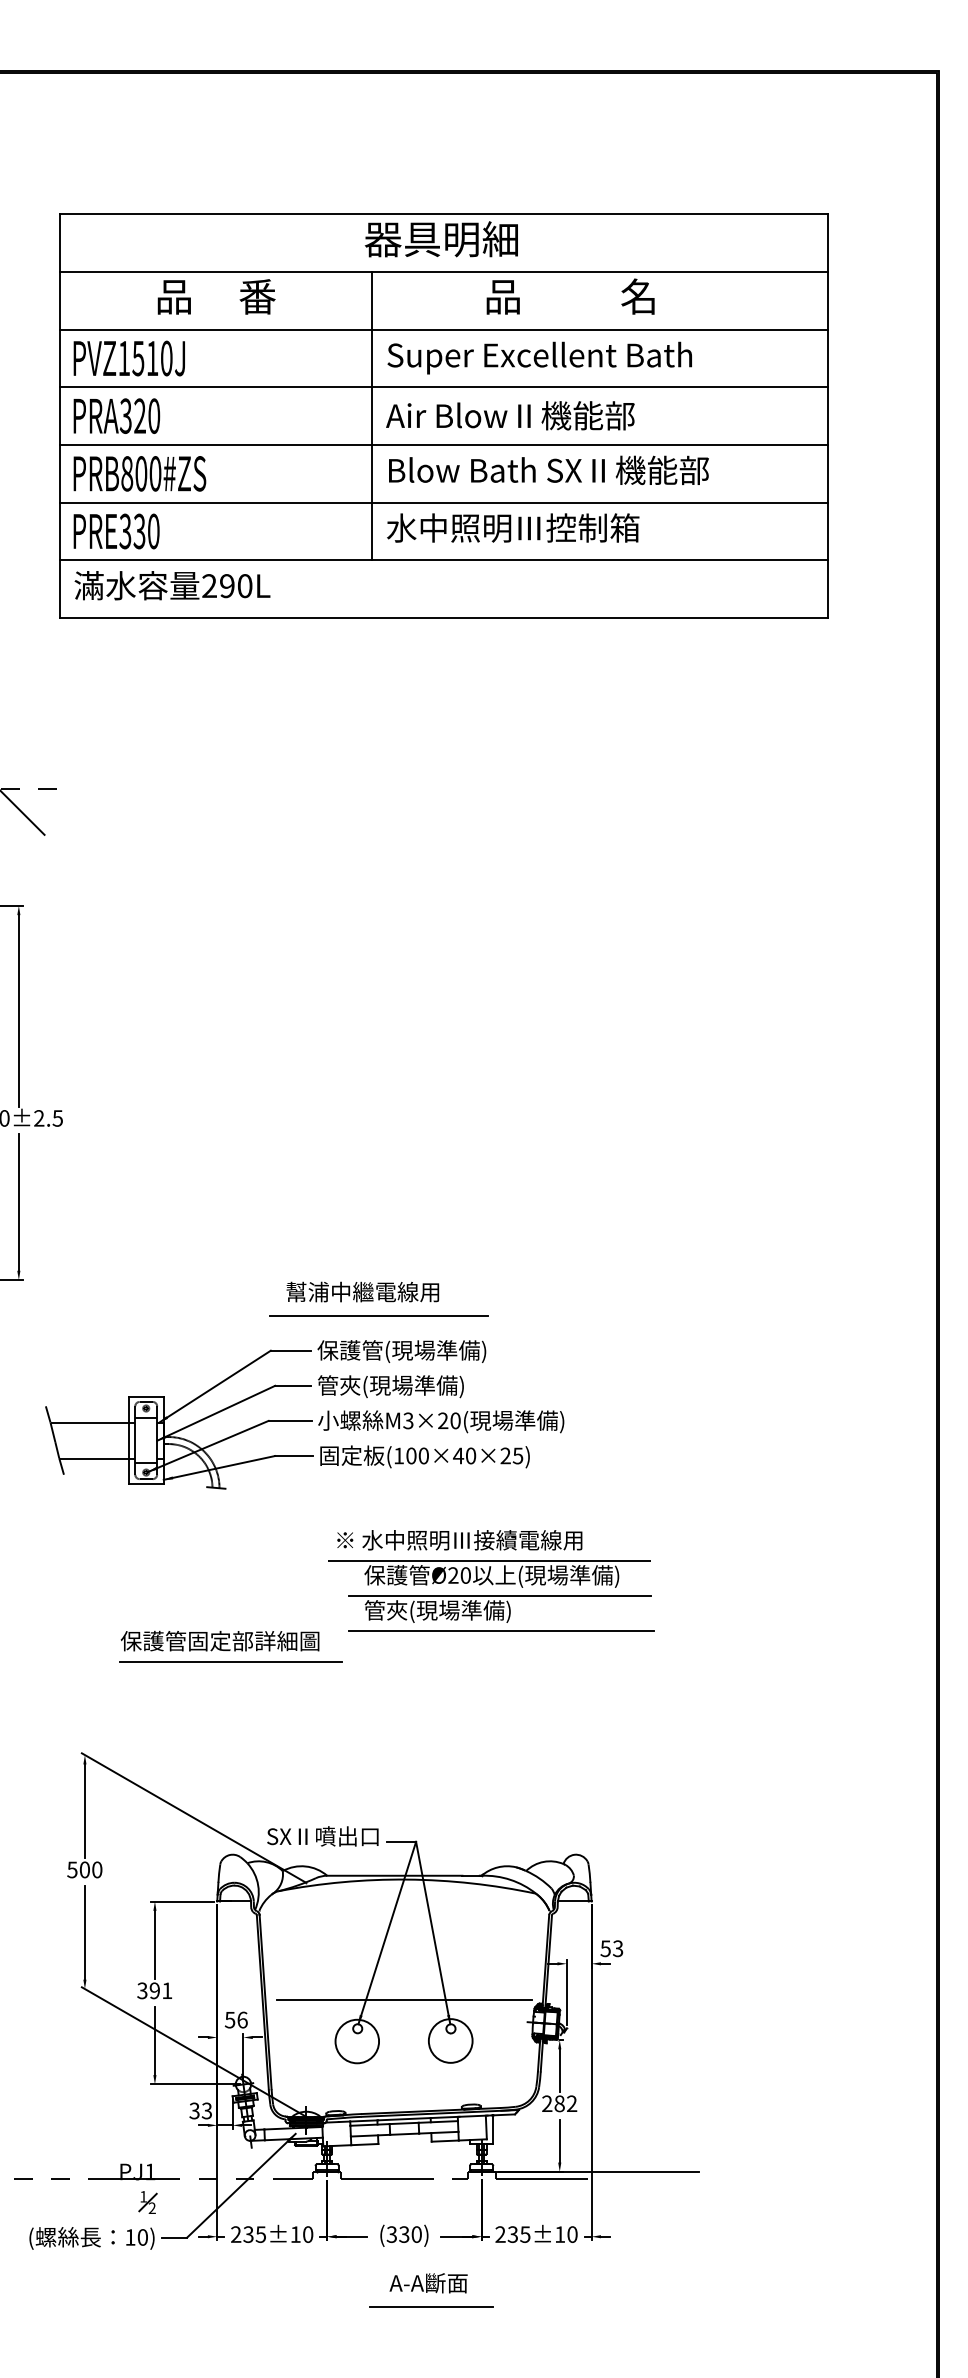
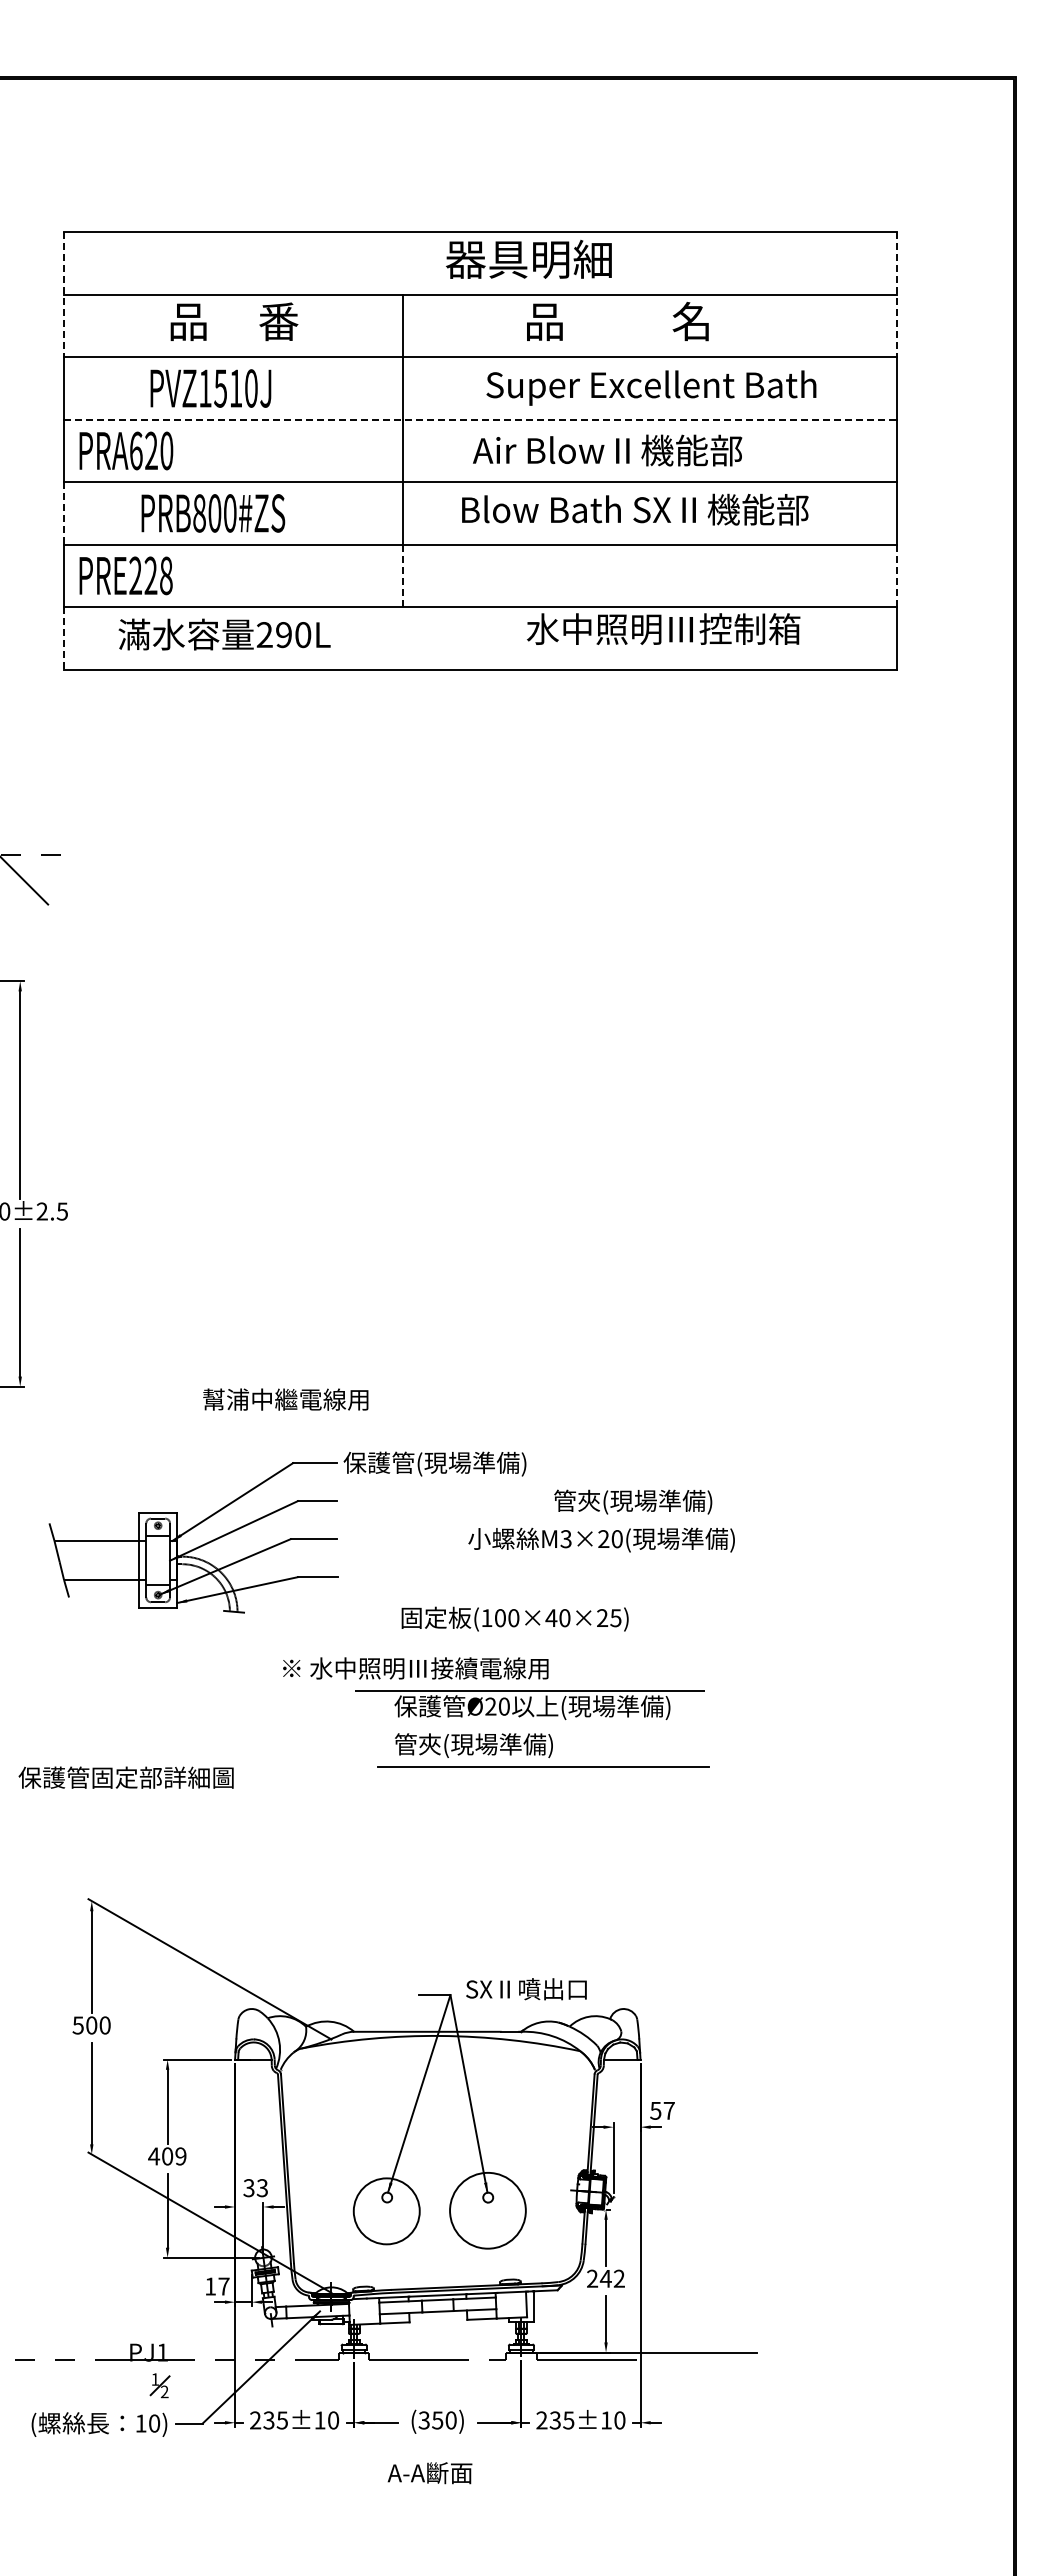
text: (441, 239) -> (528, 259), moved
line: (59, 272) -> (64, 295), solid -> dashed
line: (827, 272) -> (896, 295), solid -> dashed
text: (539, 357) -> (651, 387), moved
text: (128, 358) -> (210, 388), moved
line: (443, 387) -> (480, 419), solid -> dashed
text: (125, 415) -> (135, 450), PRA320 -> PRA620
text: (510, 415) -> (607, 450), moved
text: (549, 470) -> (635, 509), moved
line: (59, 473) -> (64, 513), solid -> dashed
text: (140, 473) -> (213, 513), moved
text: (513, 527) -> (663, 628), moved
text: (139, 531) -> (150, 575), PRE330 -> PRE228
line: (371, 532) -> (402, 576), solid -> dashed
line: (827, 532) -> (896, 576), solid -> dashed
text: (172, 585) -> (224, 634), moved
line: (59, 589) -> (64, 638), solid -> dashed
text: (362, 1291) -> (285, 1399), moved
line: (378, 1315) -> (409, 1425), removed
text: (391, 1386) -> (633, 1501), moved
text: (441, 1421) -> (601, 1539), moved
text: (424, 1456) -> (514, 1618), moved
text: (459, 1540) -> (415, 1668), moved
line: (500, 1596) -> (541, 1729), removed
text: (219, 1640) -> (125, 1777), moved
line: (230, 1662) -> (249, 1800), removed
text: (322, 1836) -> (526, 1989), moved
text: (617, 1948) -> (668, 2110), 53 -> 57
text: (154, 1990) -> (167, 2156), 391 -> 409
line: (404, 2000) -> (437, 2166), removed
text: (237, 2020) -> (256, 2188), 56 -> 33
circle: (357, 2040) -> (386, 2210), size x1.4
circle: (450, 2040) -> (487, 2210), size x1.6
text: (559, 2103) -> (605, 2278), 282 -> 242
text: (200, 2110) -> (216, 2286), 33 -> 17
text: (404, 2233) -> (437, 2419), (330) -> (350)
text: (428, 2283) -> (429, 2473), moved
line: (431, 2306) -> (467, 2498), removed

